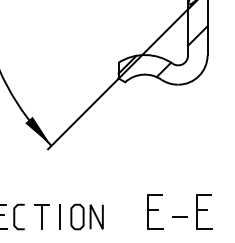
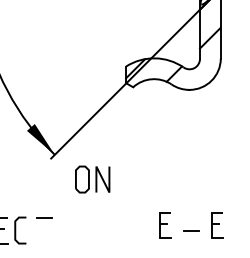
part: (155, 212) -> (165, 225), size x0.7
part: (204, 212) -> (217, 225), size x0.7
line: (41, 216) -> (44, 230), removed
line: (60, 216) -> (64, 230), removed
part: (86, 216) -> (92, 179), moved

